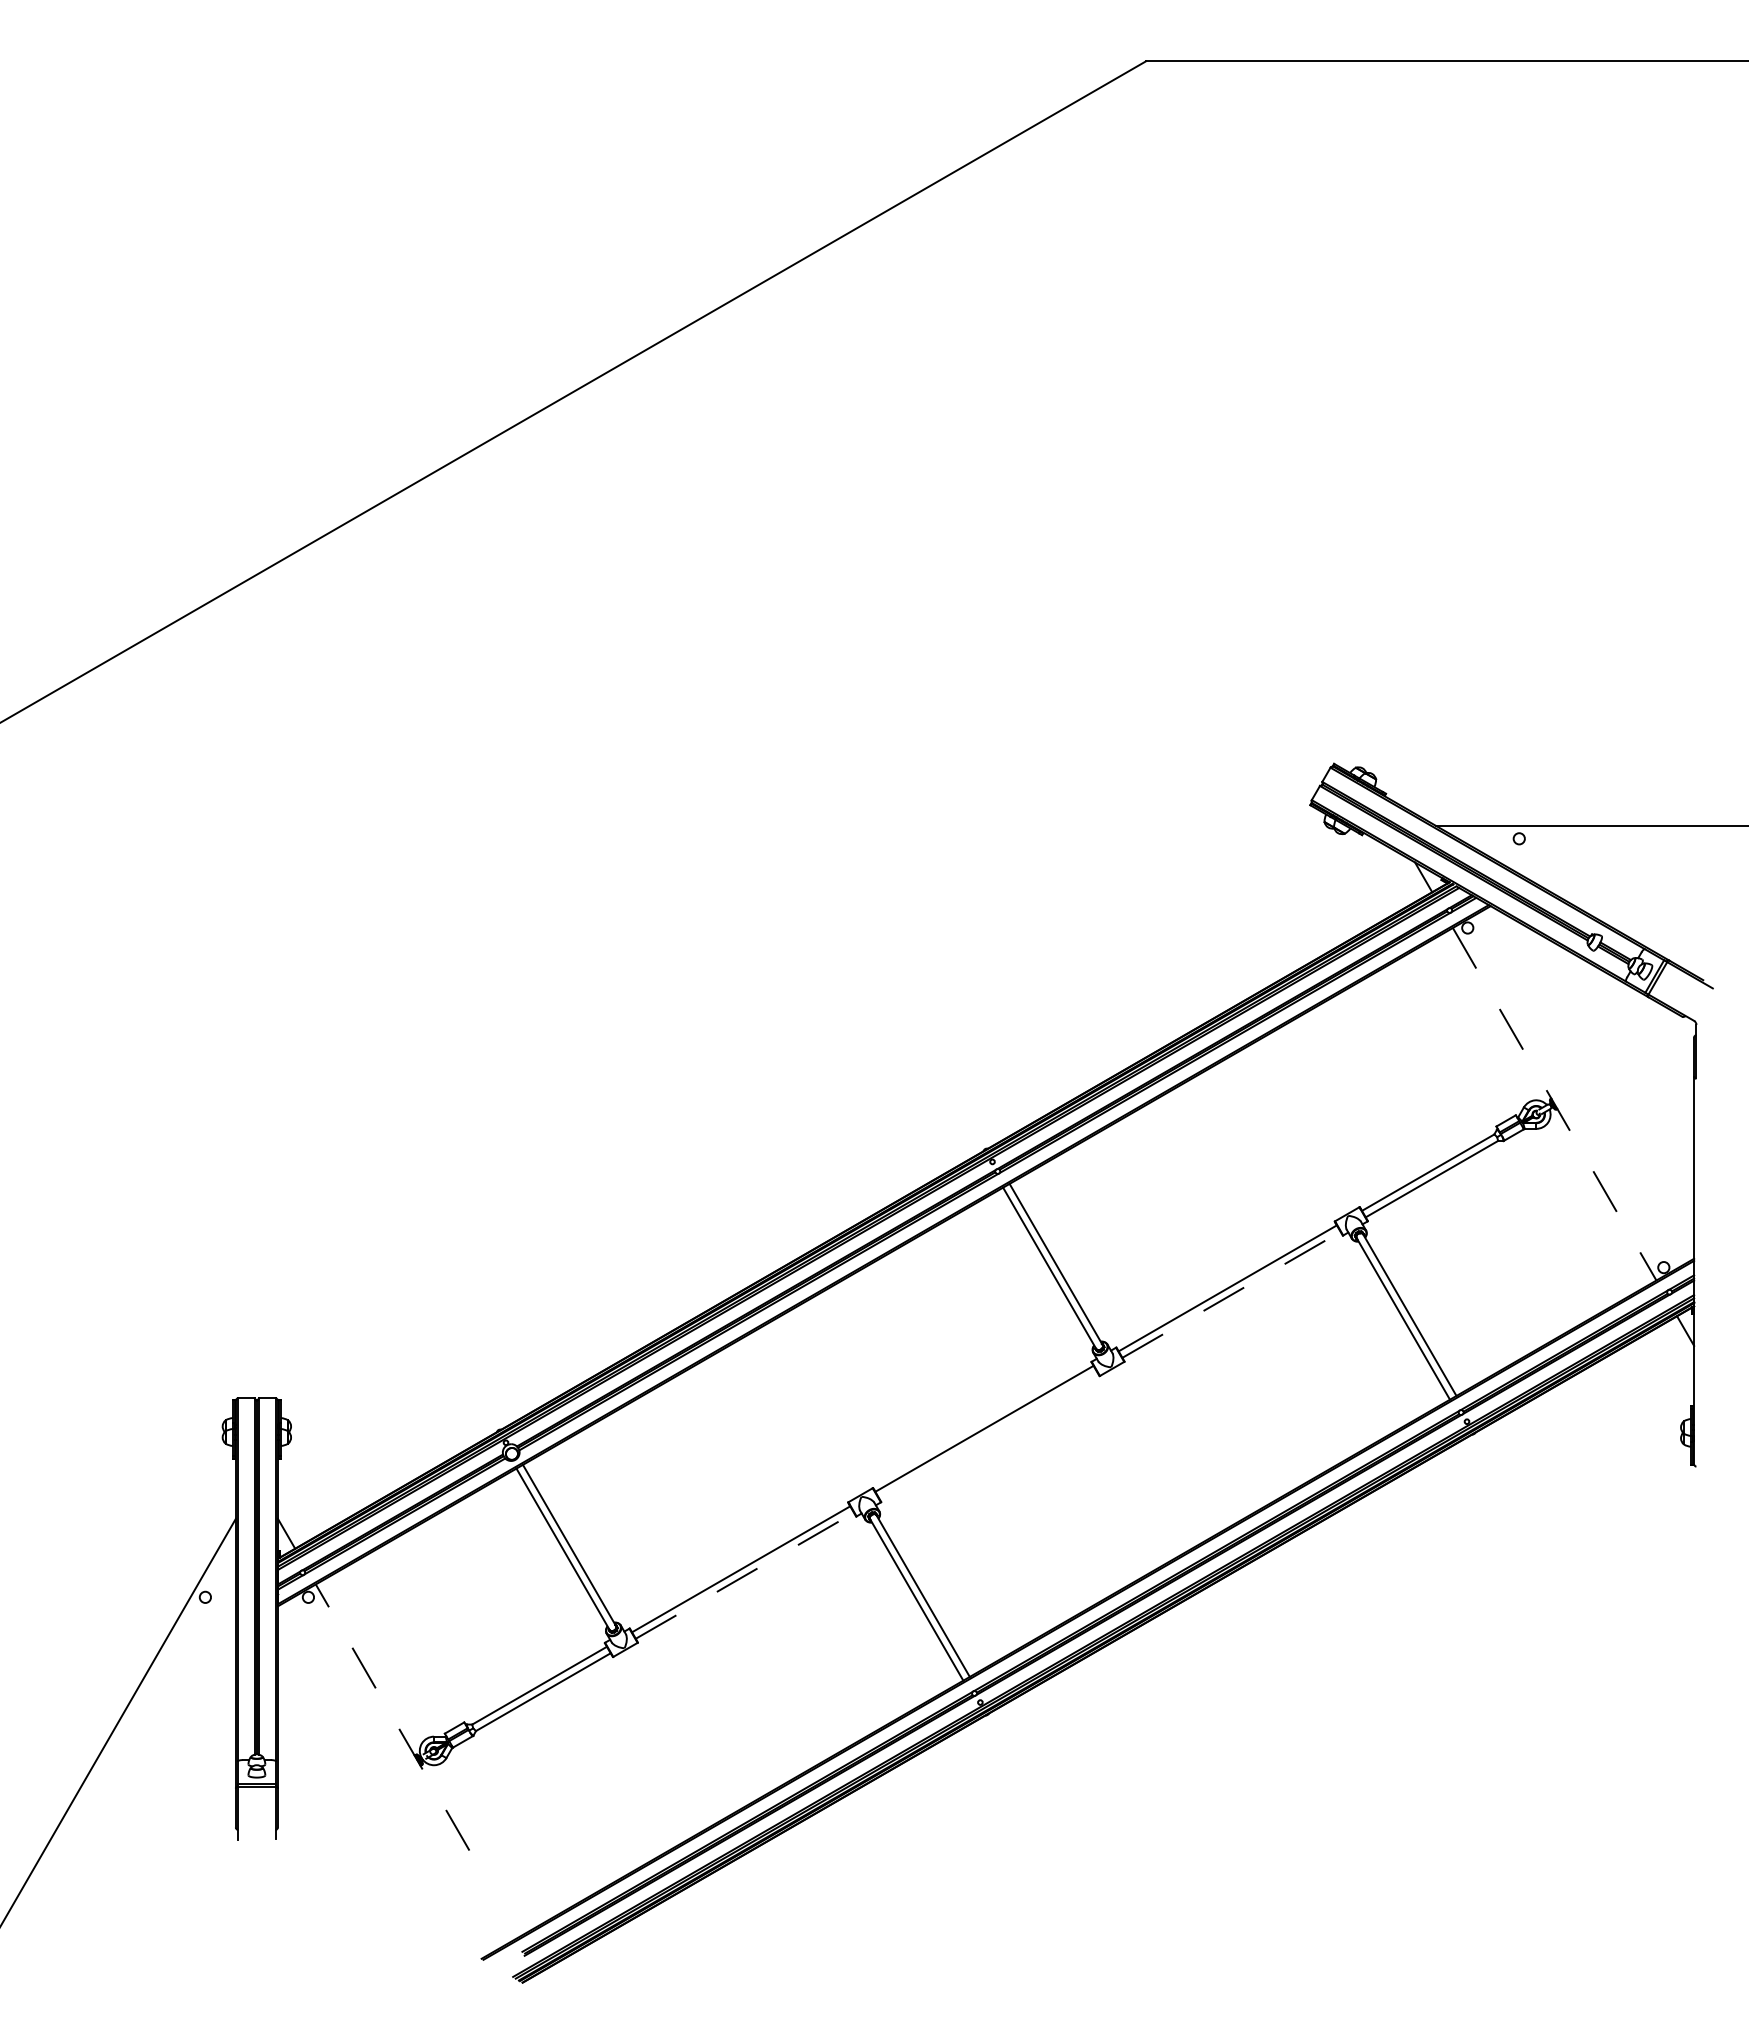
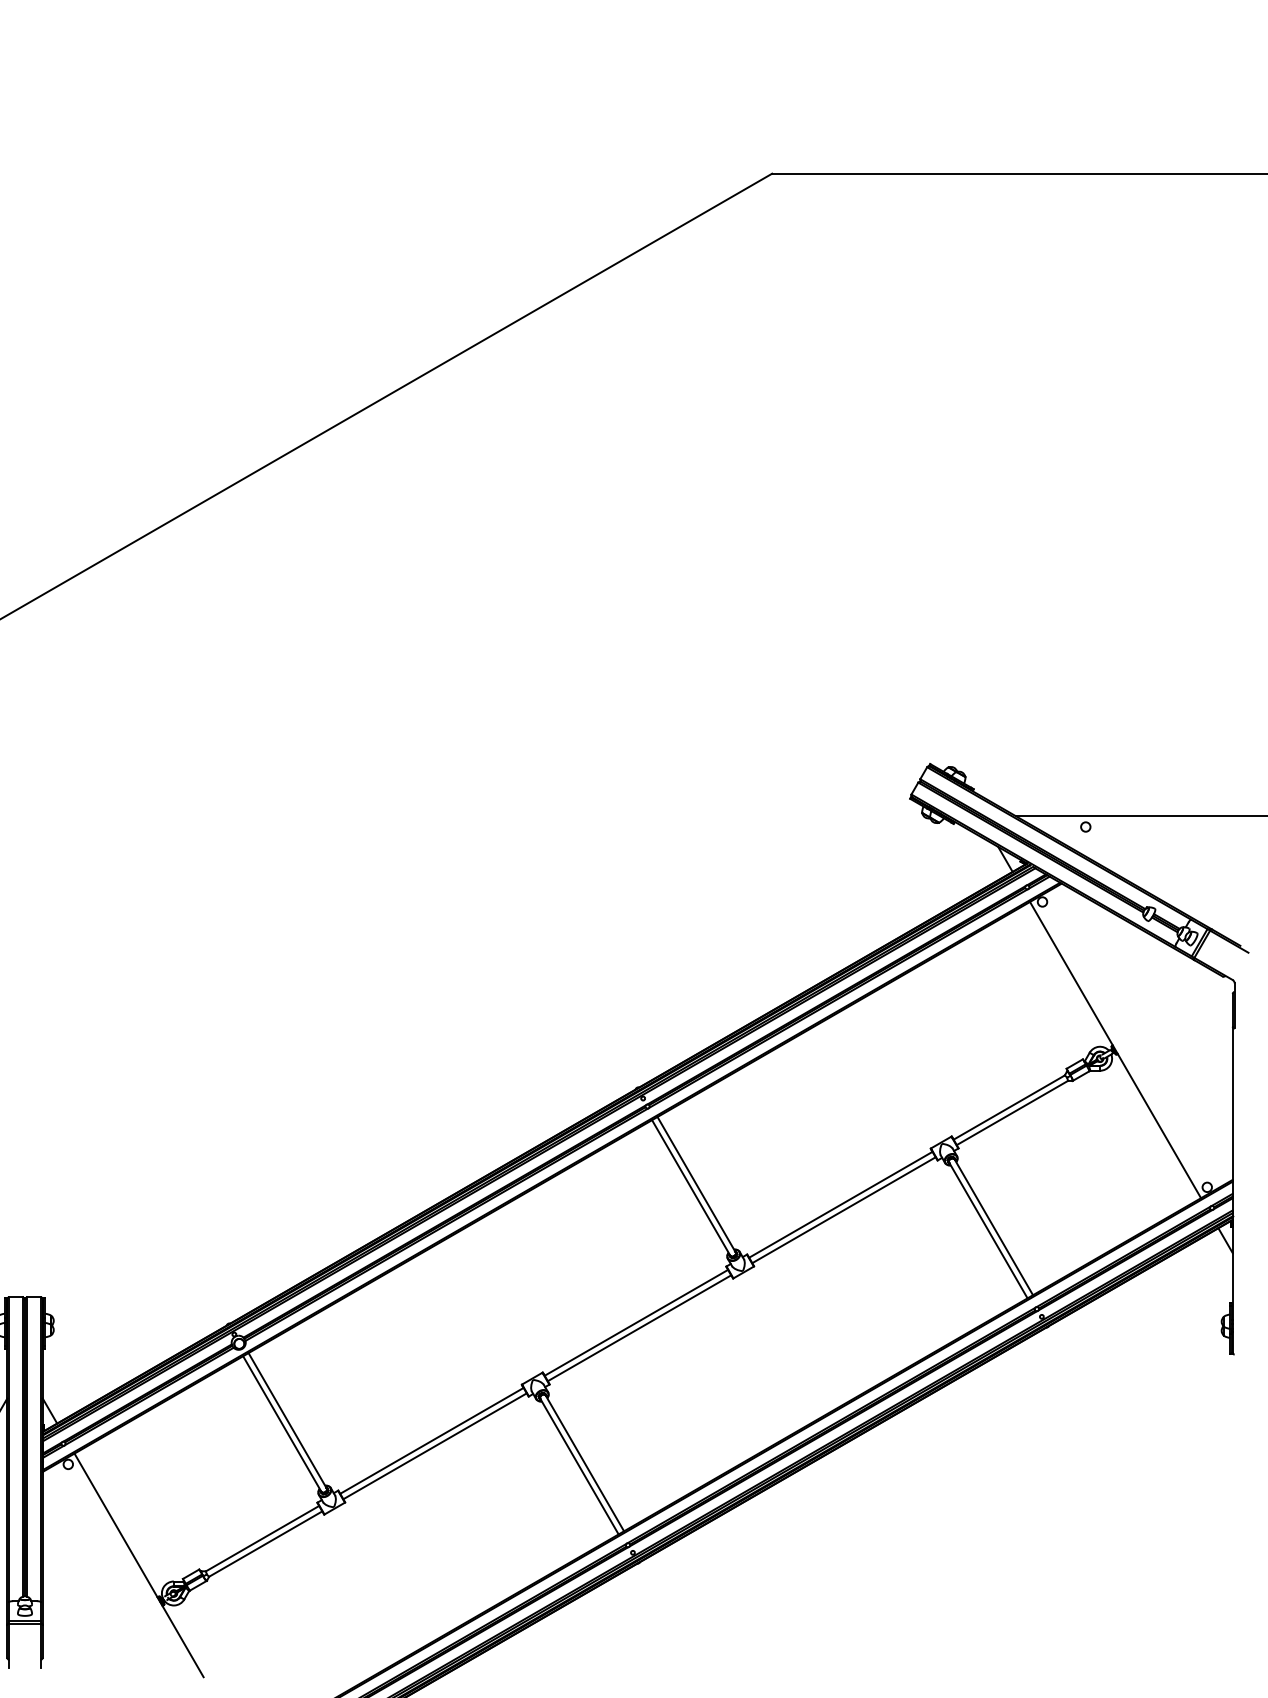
line: (1554, 1104) -> (1115, 1050), dashed -> solid
line: (1231, 1294) -> (843, 1209), dashed -> solid
line: (988, 1435) -> (639, 1328), added
line: (744, 1575) -> (434, 1446), dashed -> solid
line: (392, 1717) -> (138, 1565), dashed -> solid

